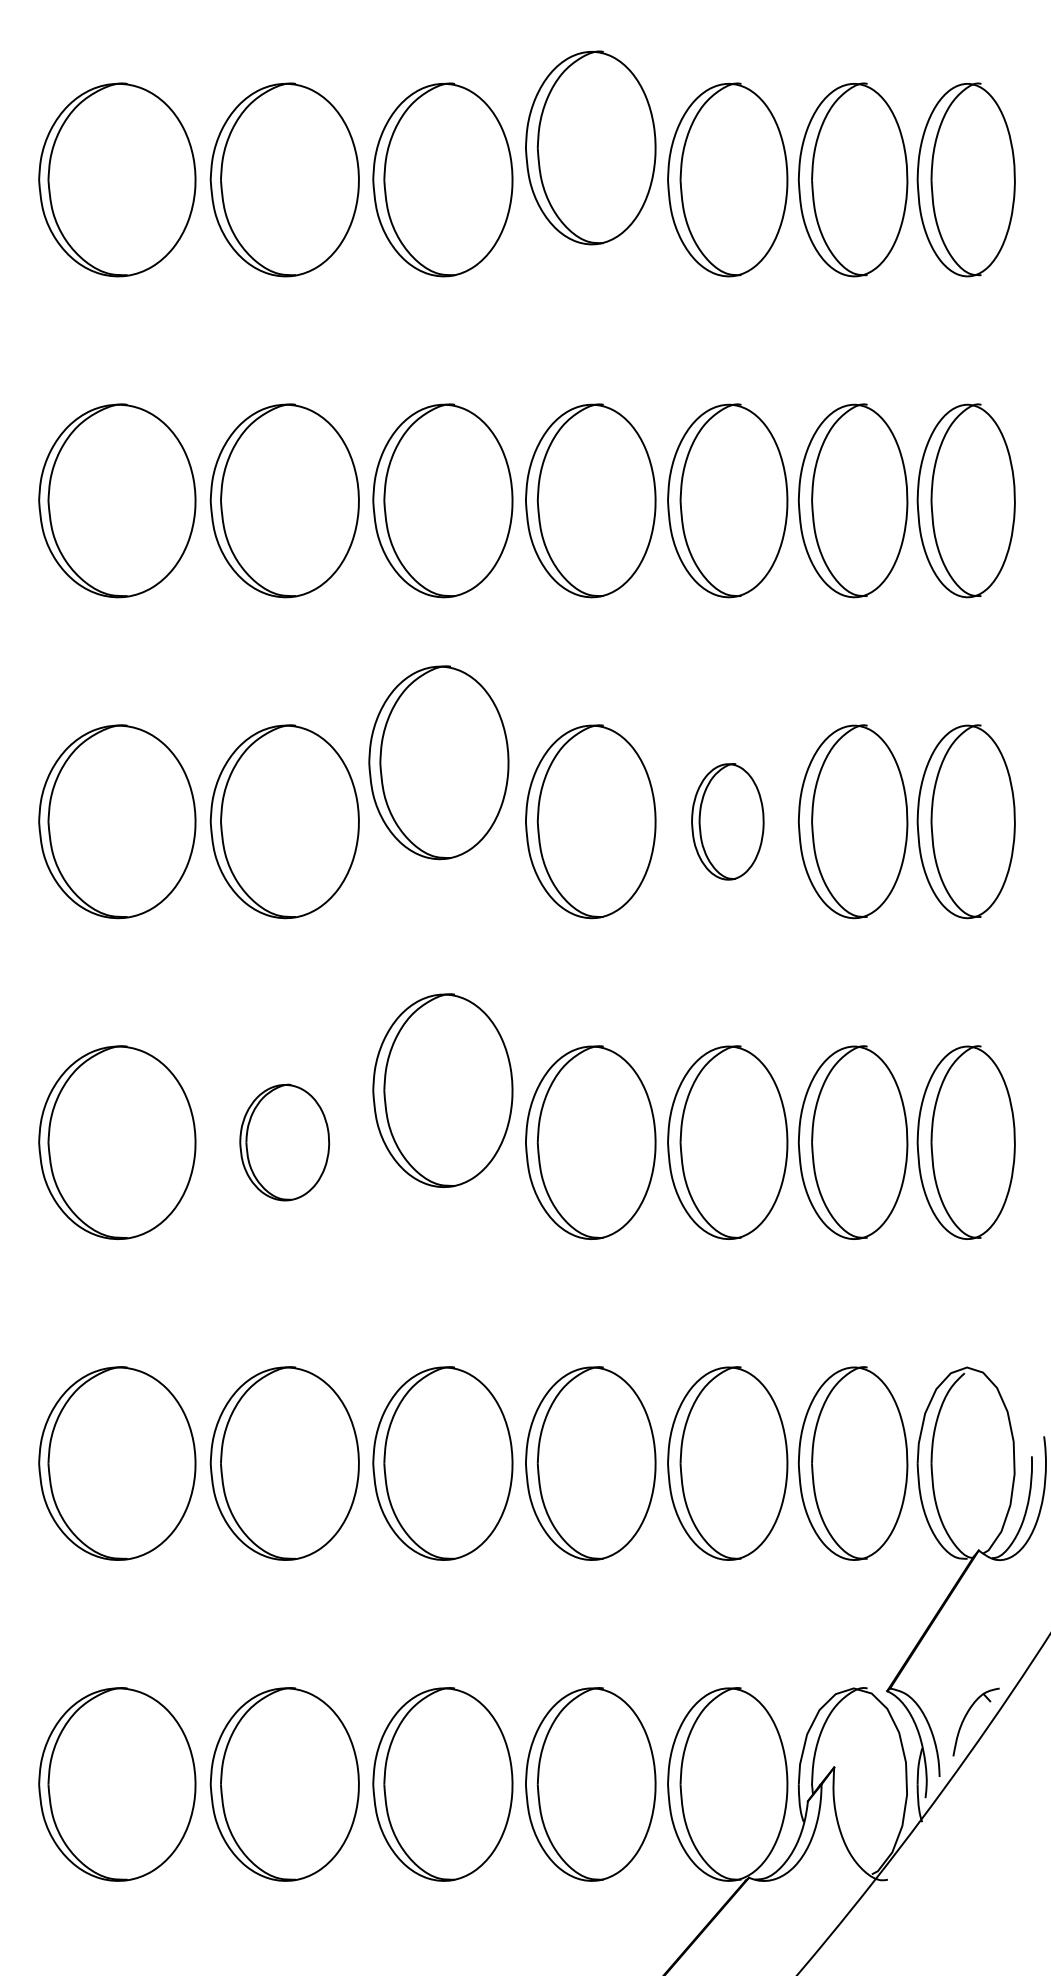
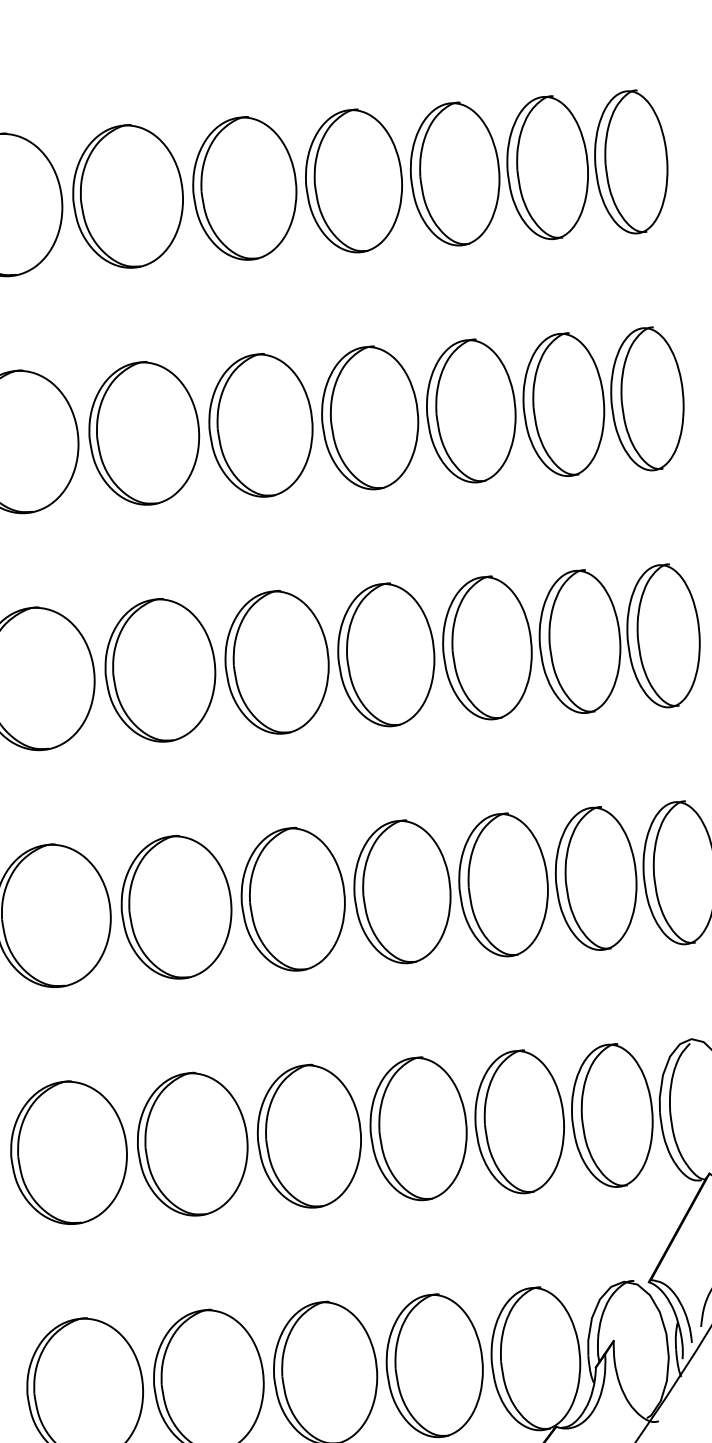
part: (590, 147) -> (353, 180), moved
part: (438, 762) -> (276, 662), moved
part: (727, 821) -> (487, 648), size x1.67
part: (442, 1090) -> (292, 899), moved
part: (284, 1142) -> (176, 907), size x1.67

